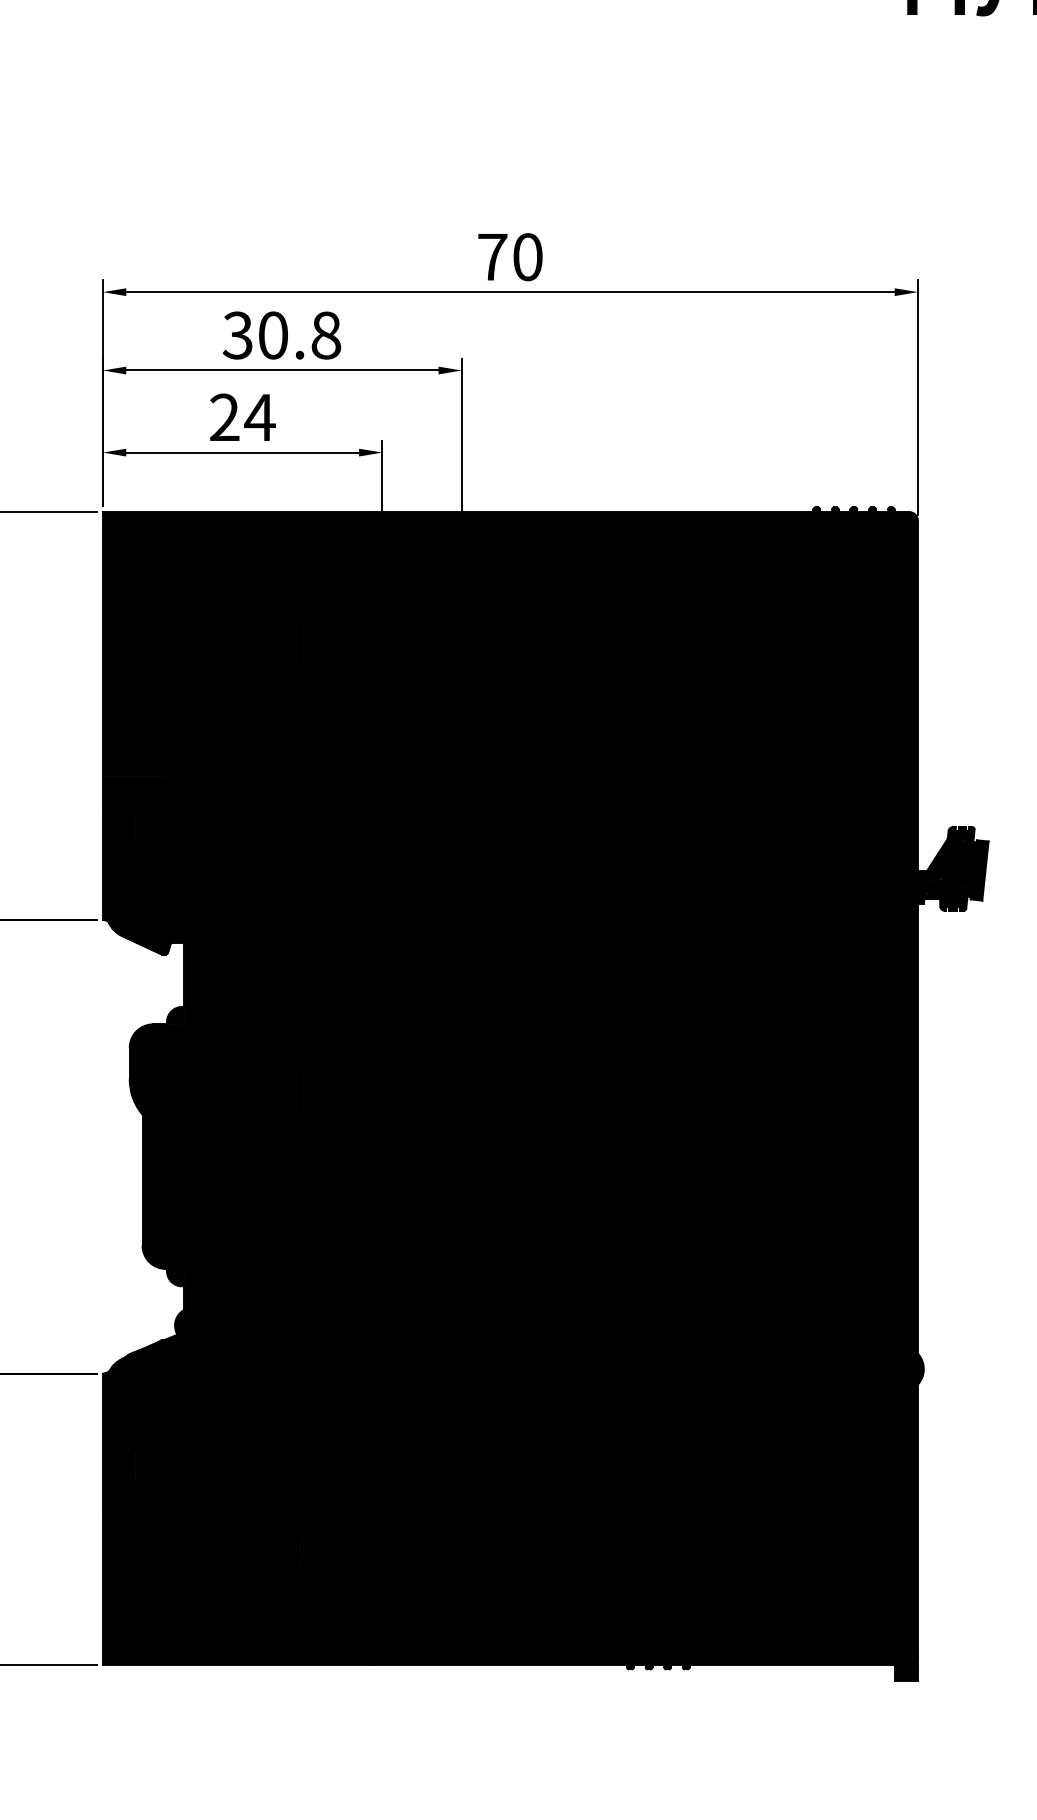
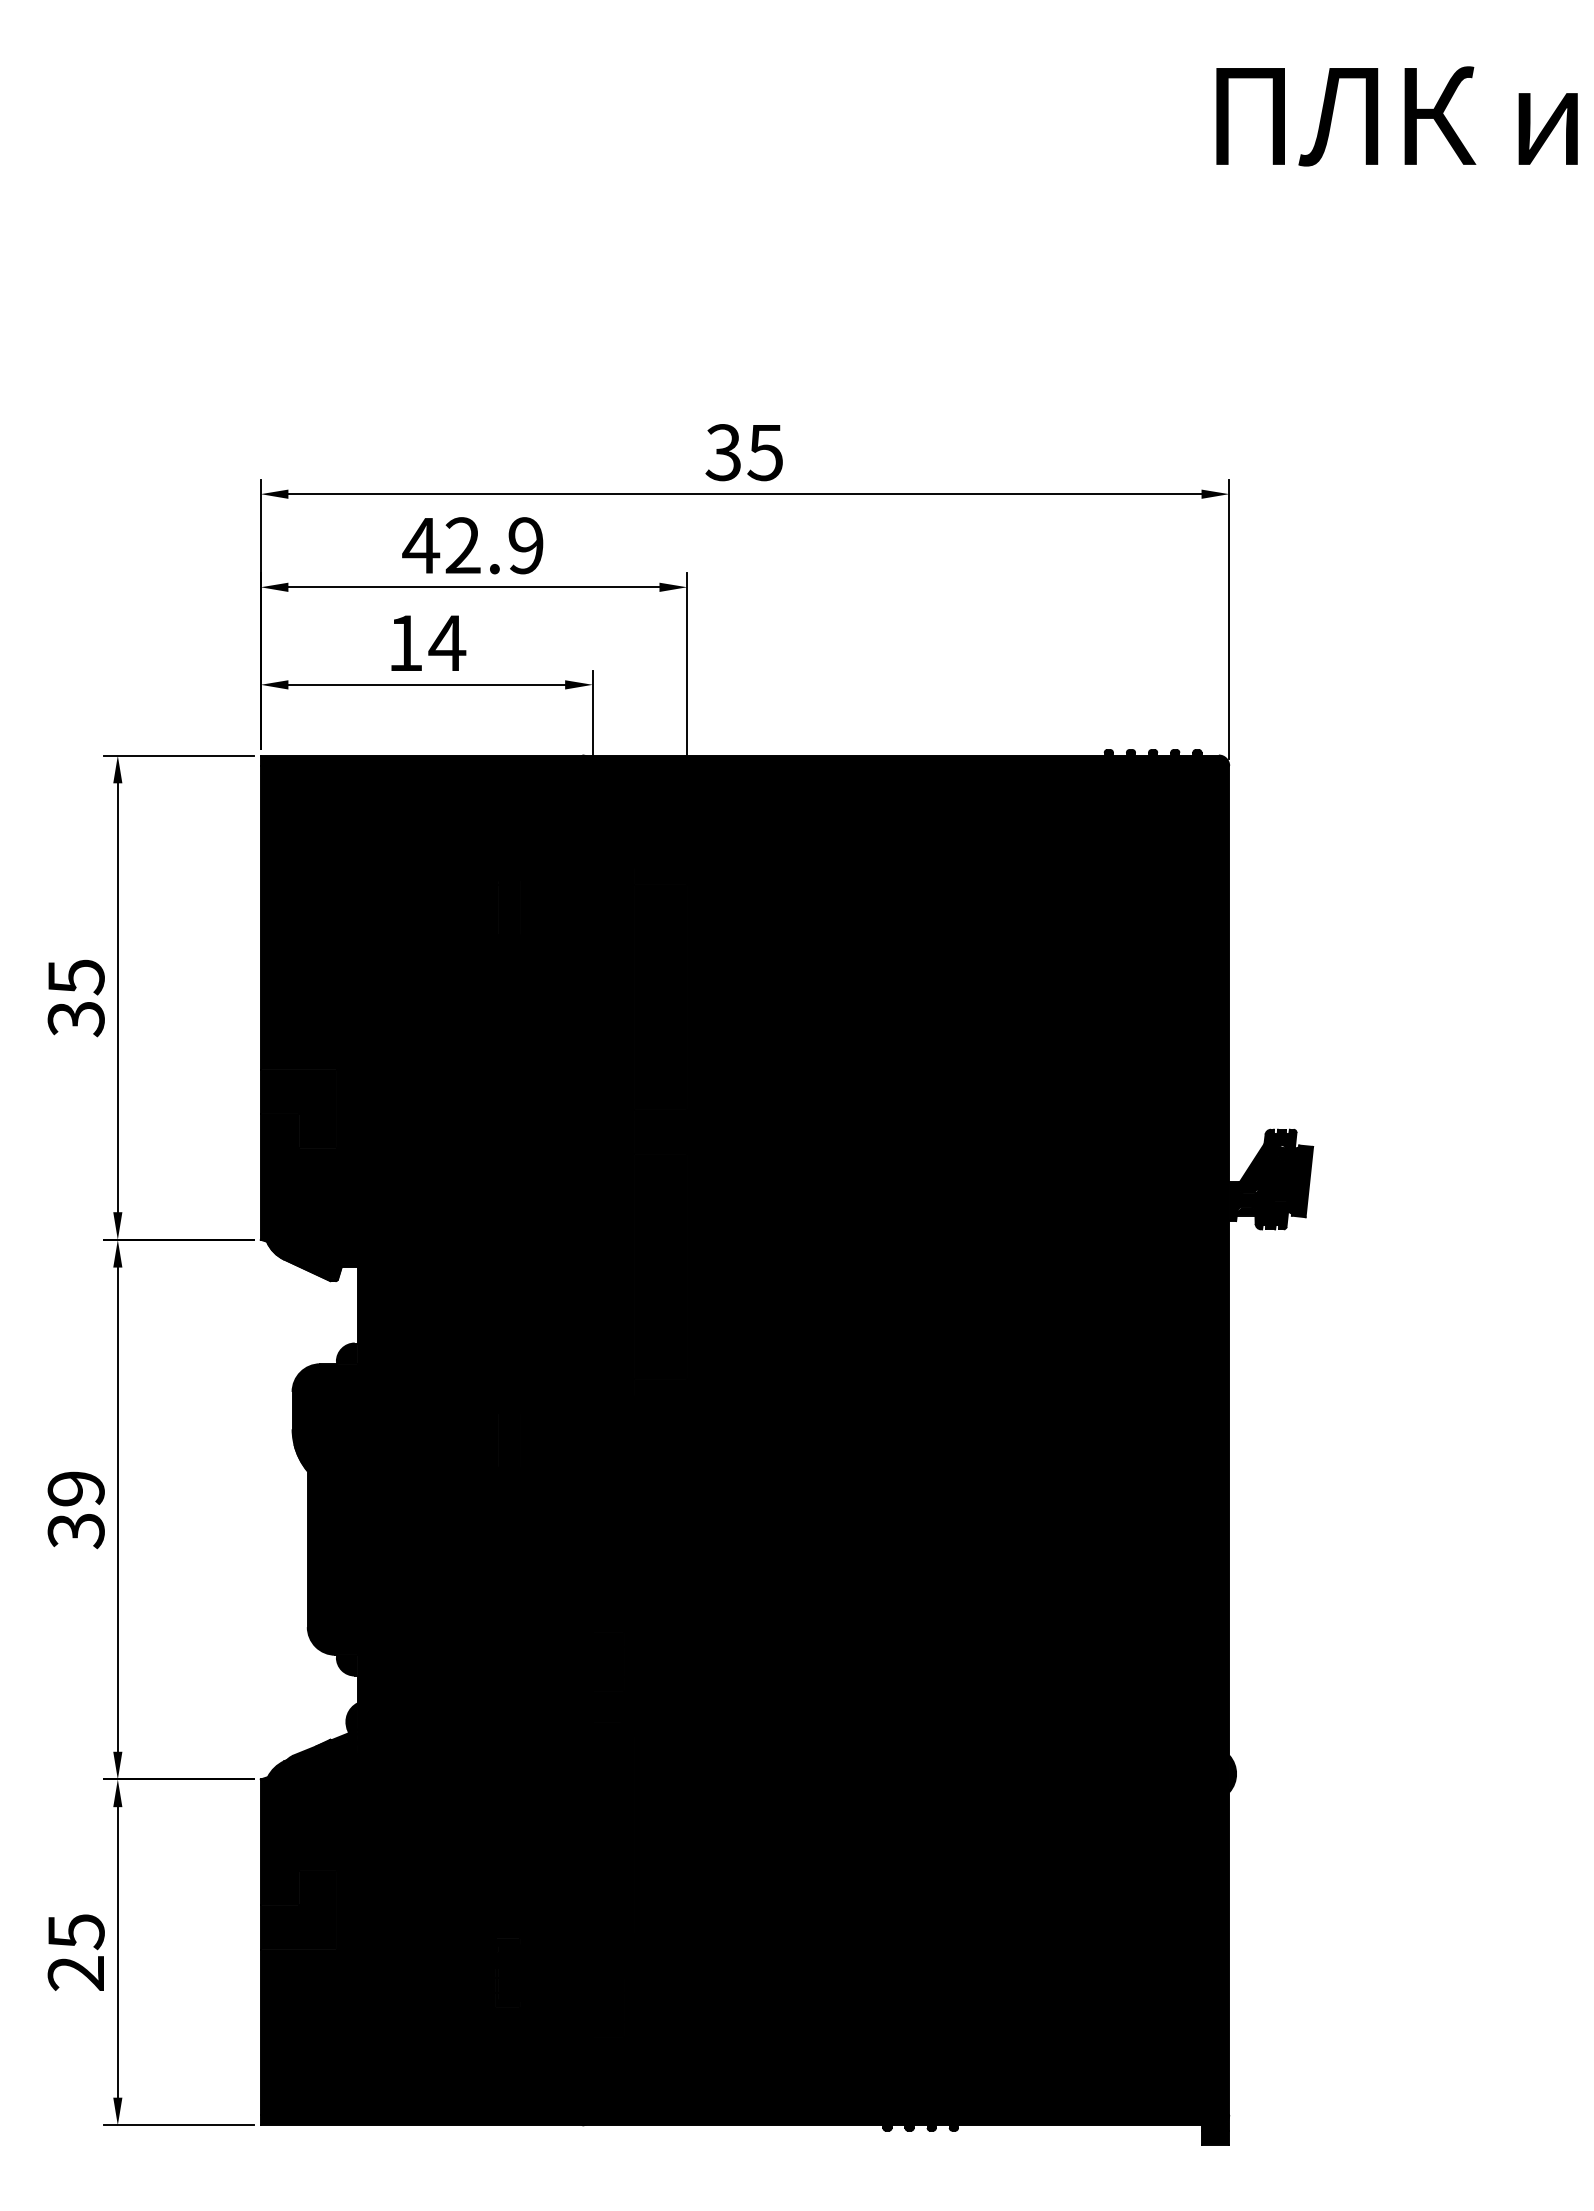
text: (510, 257) -> (744, 452), 70 -> 35
text: (281, 335) -> (472, 545), 30.8 -> 42.9
text: (224, 416) -> (405, 642), 24 -> 14

